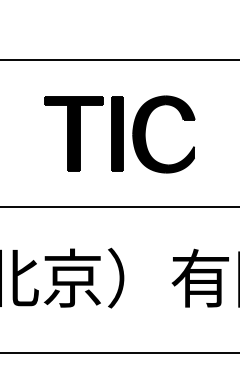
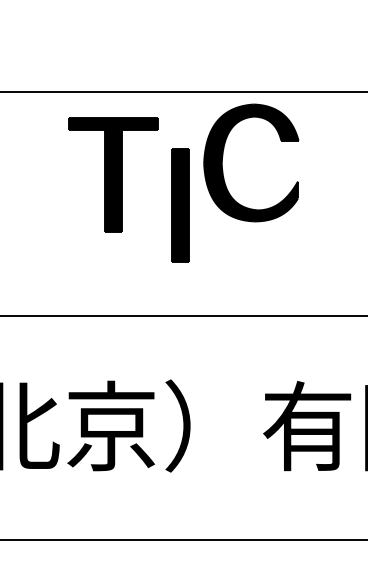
part: (73, 133) -> (112, 173), moved
part: (145, 134) -> (223, 162), moved

